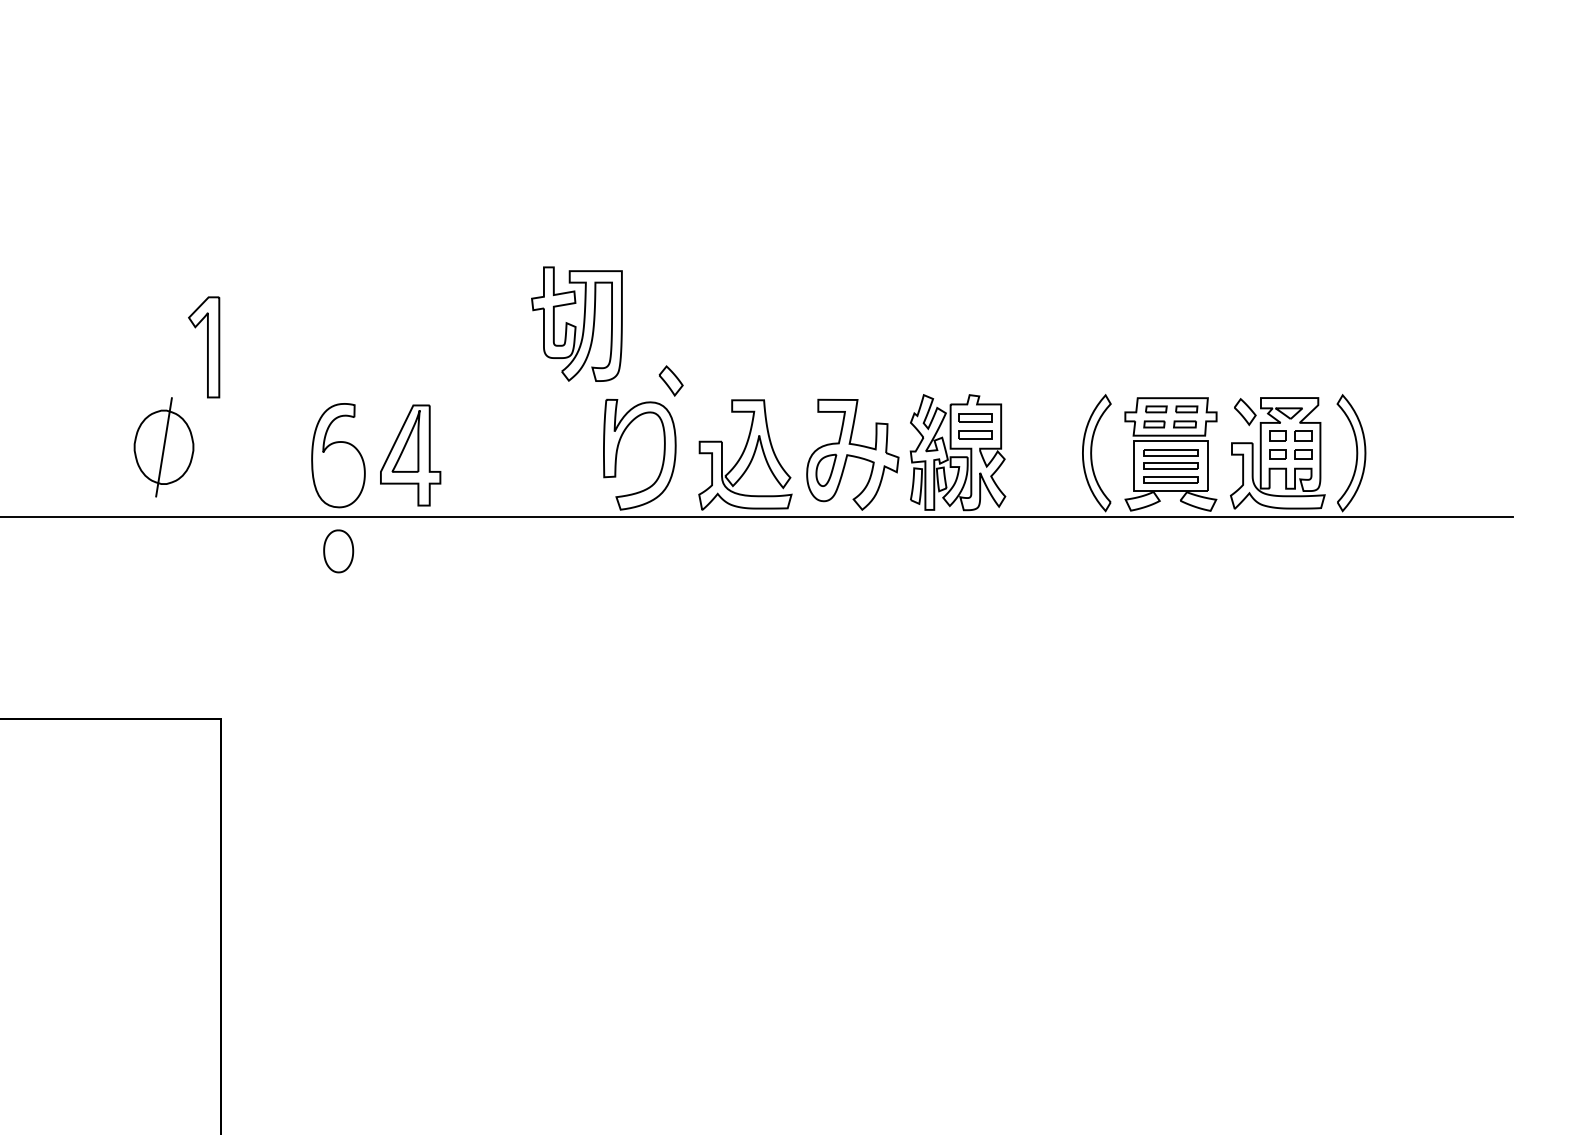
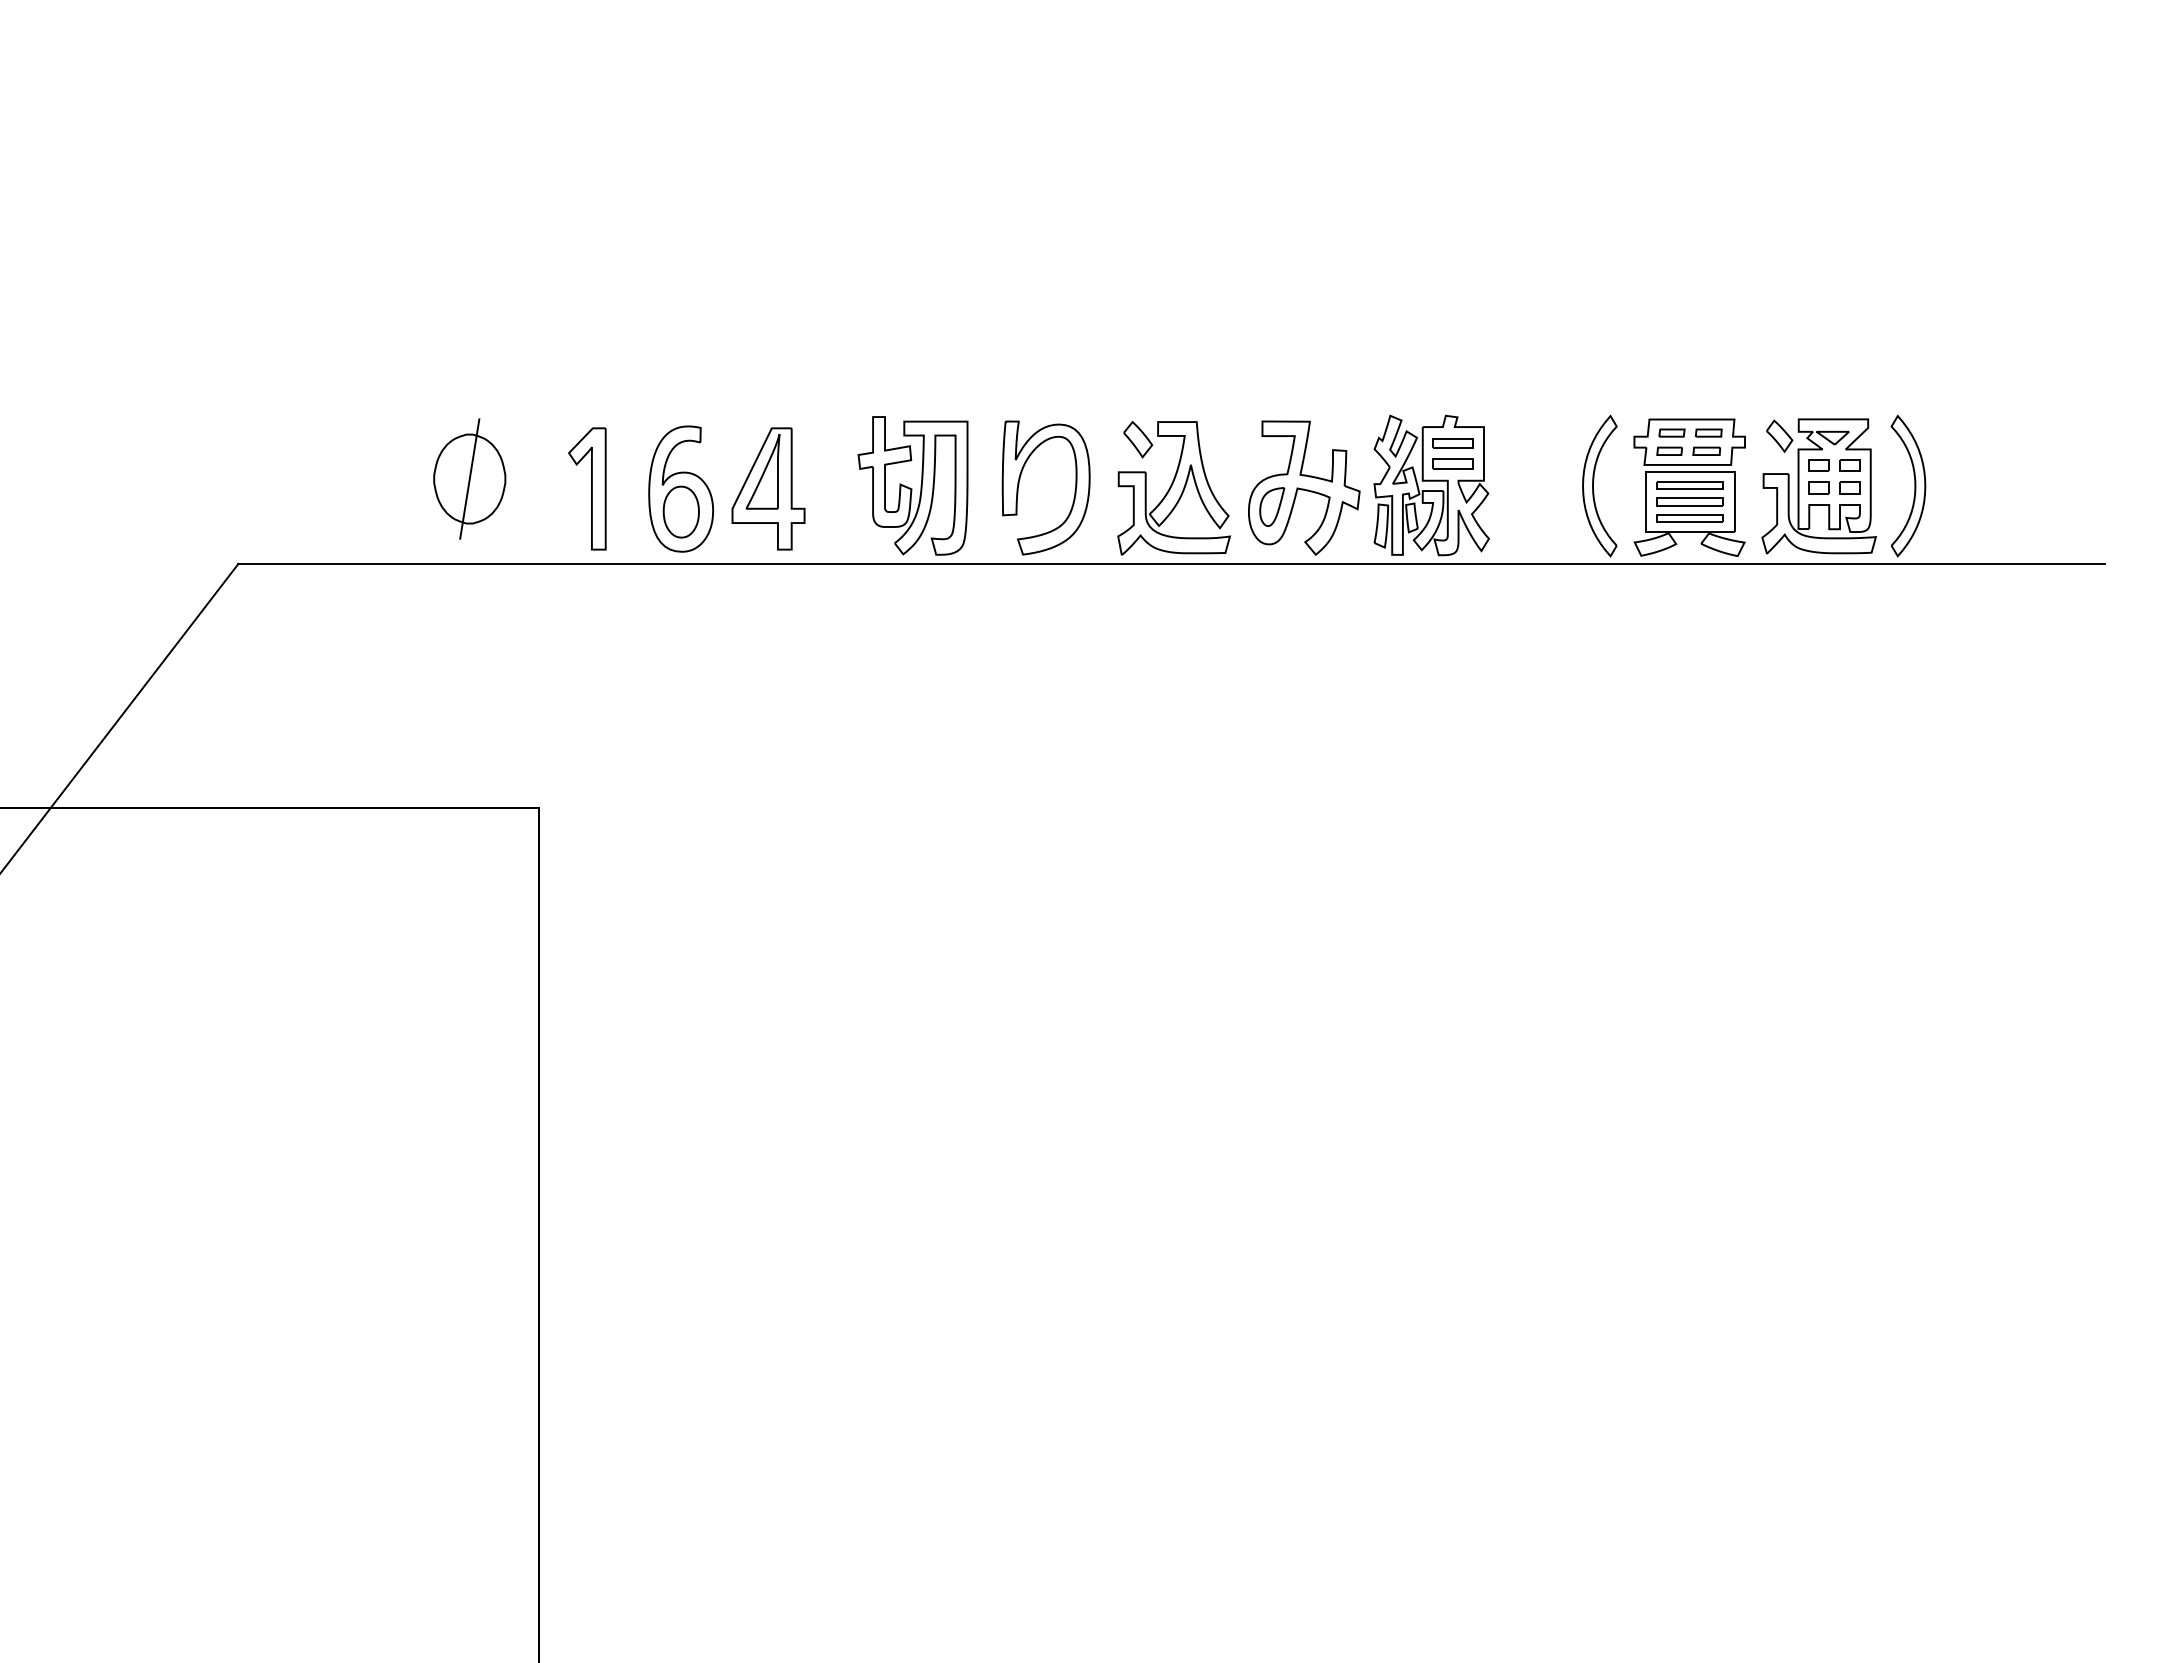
part: (576, 323) -> (912, 485), moved
part: (204, 346) -> (587, 488), moved
part: (671, 380) -> (1138, 439), moved
part: (337, 550) -> (680, 511), moved

